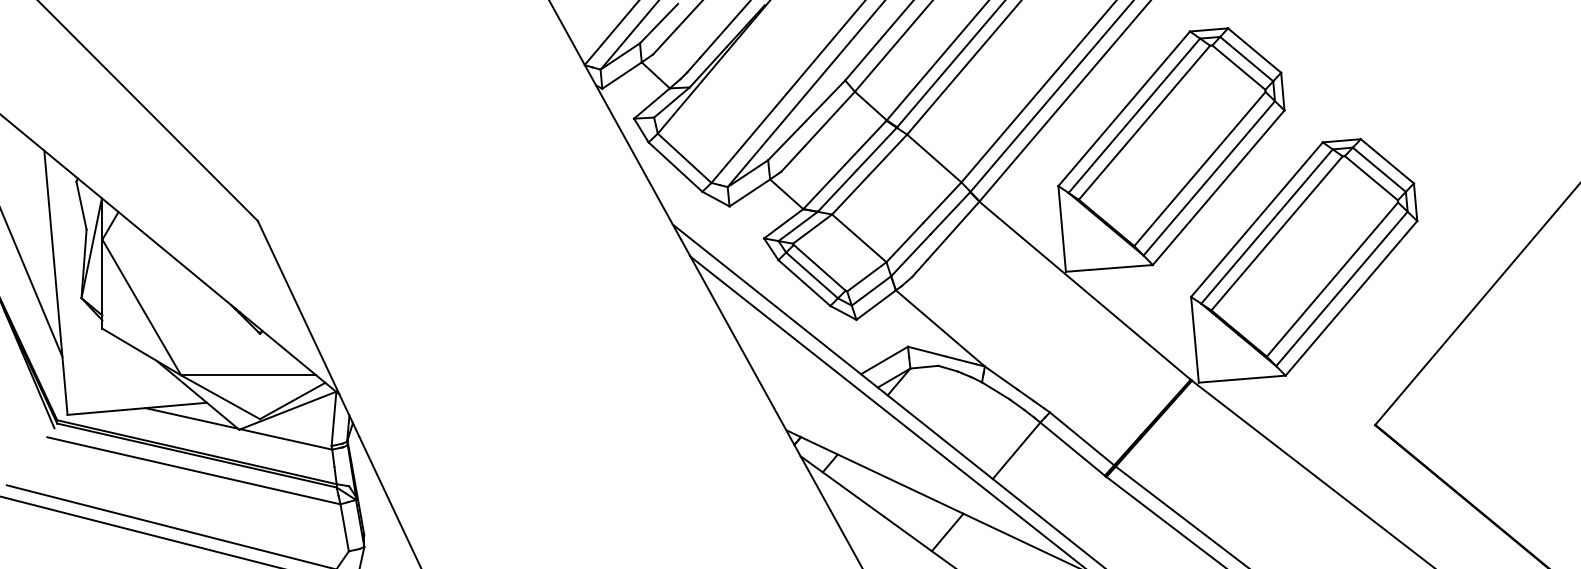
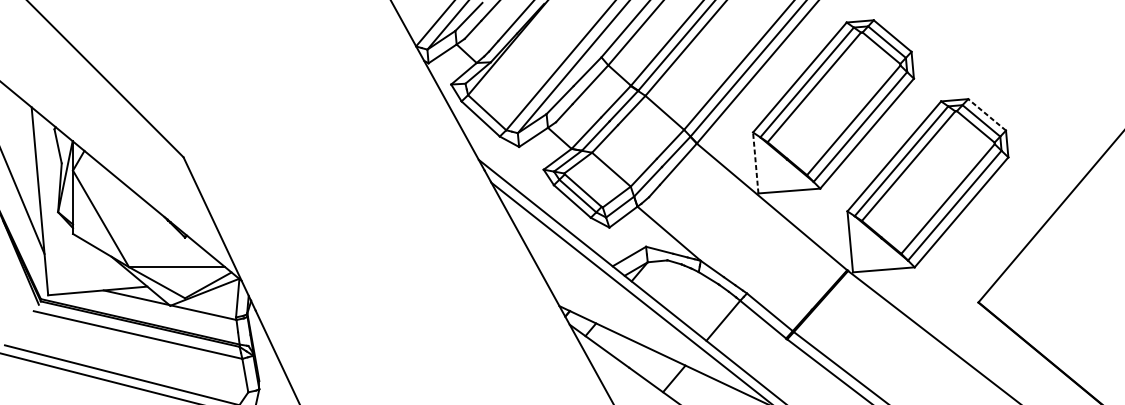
line: (1387, 161) -> (987, 114), solid -> dashed
line: (1062, 228) -> (756, 162), solid -> dashed

